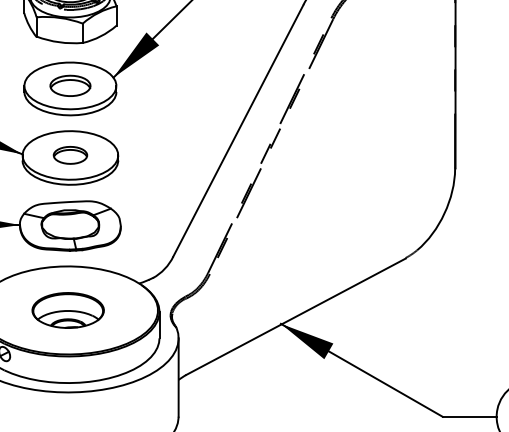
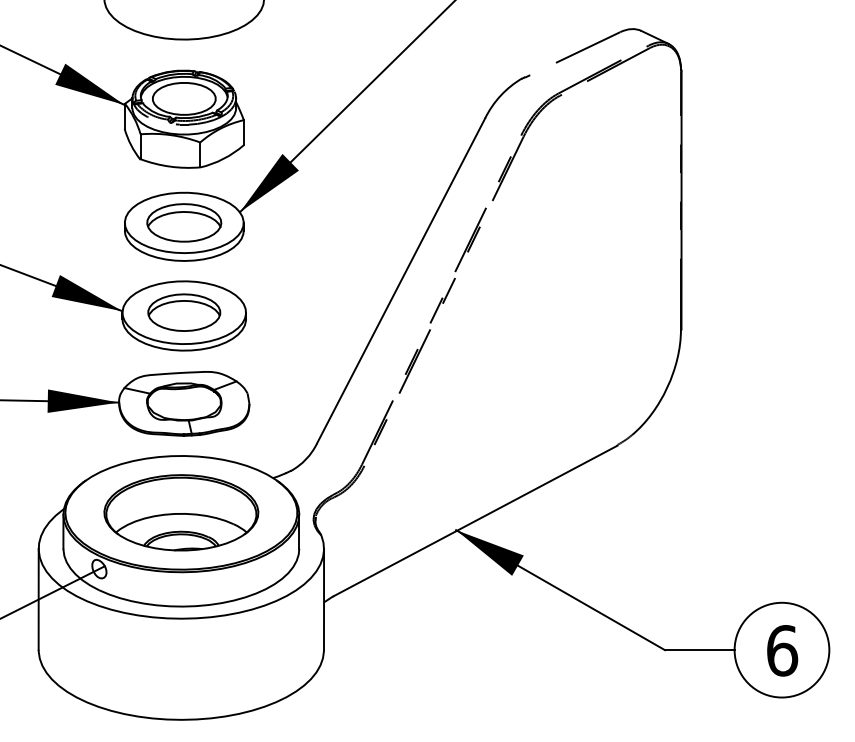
part: (70, 85) -> (184, 222), size x1.43
part: (70, 155) -> (184, 312), size x1.67
part: (68, 310) -> (181, 512), size x1.67

